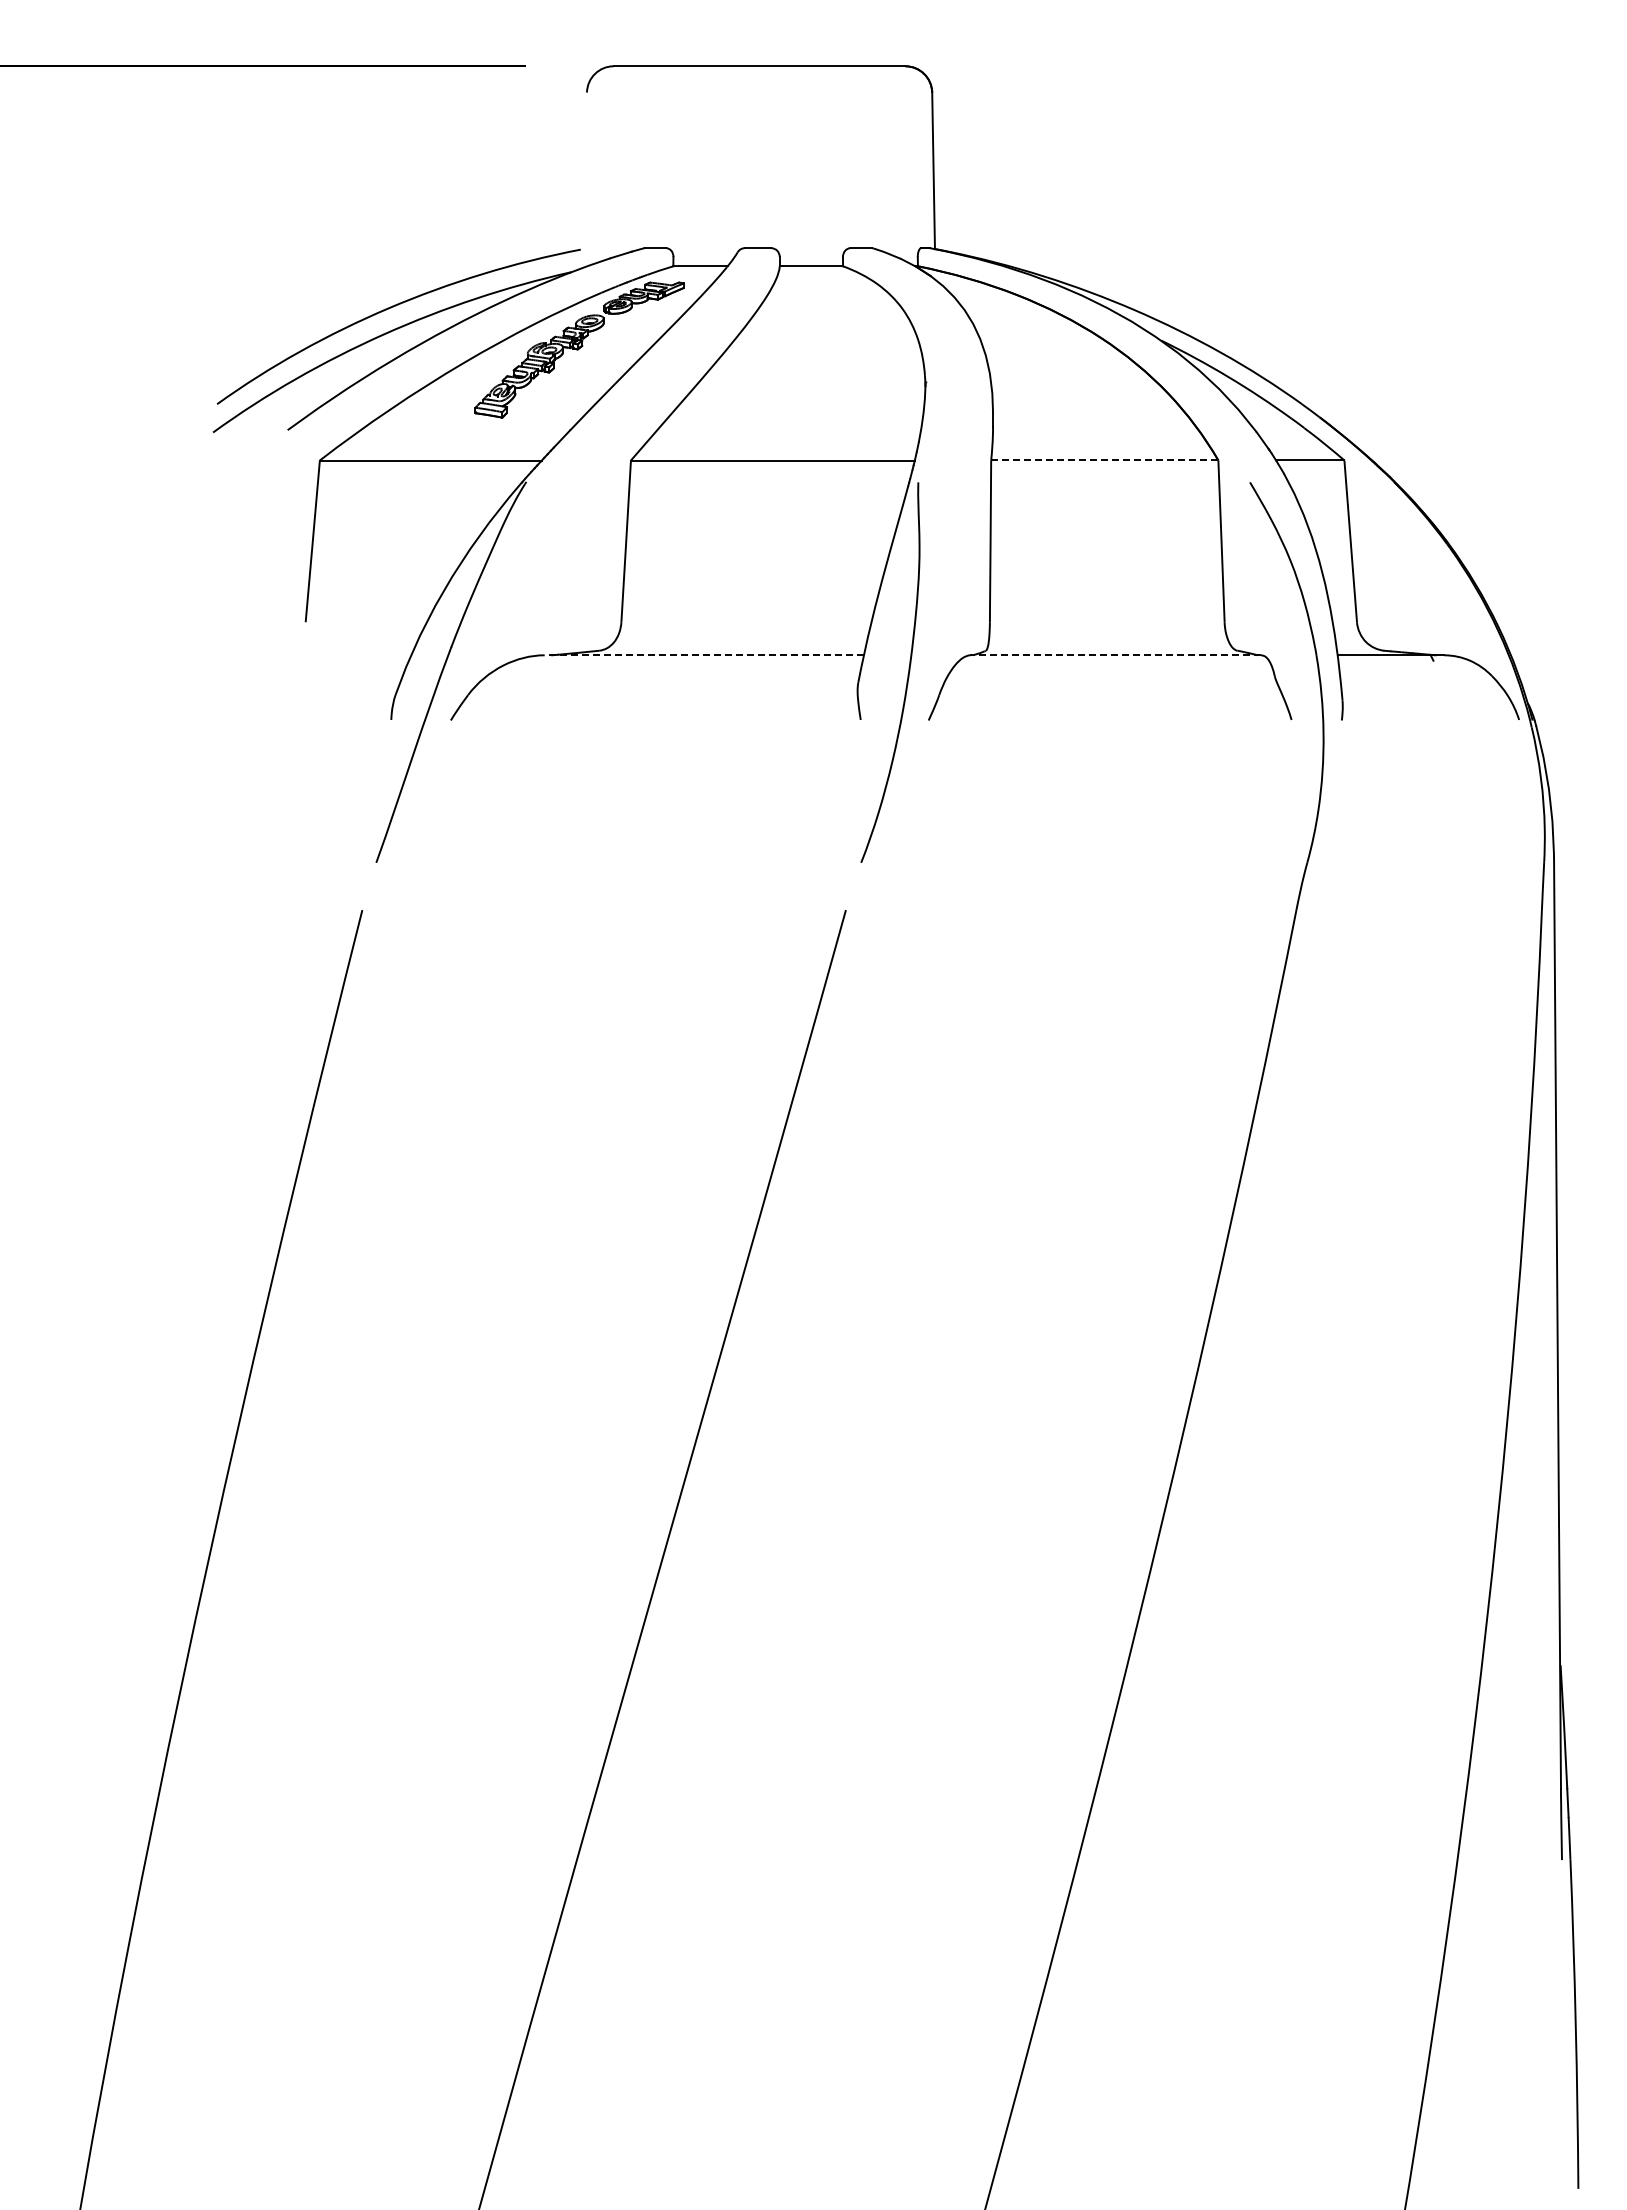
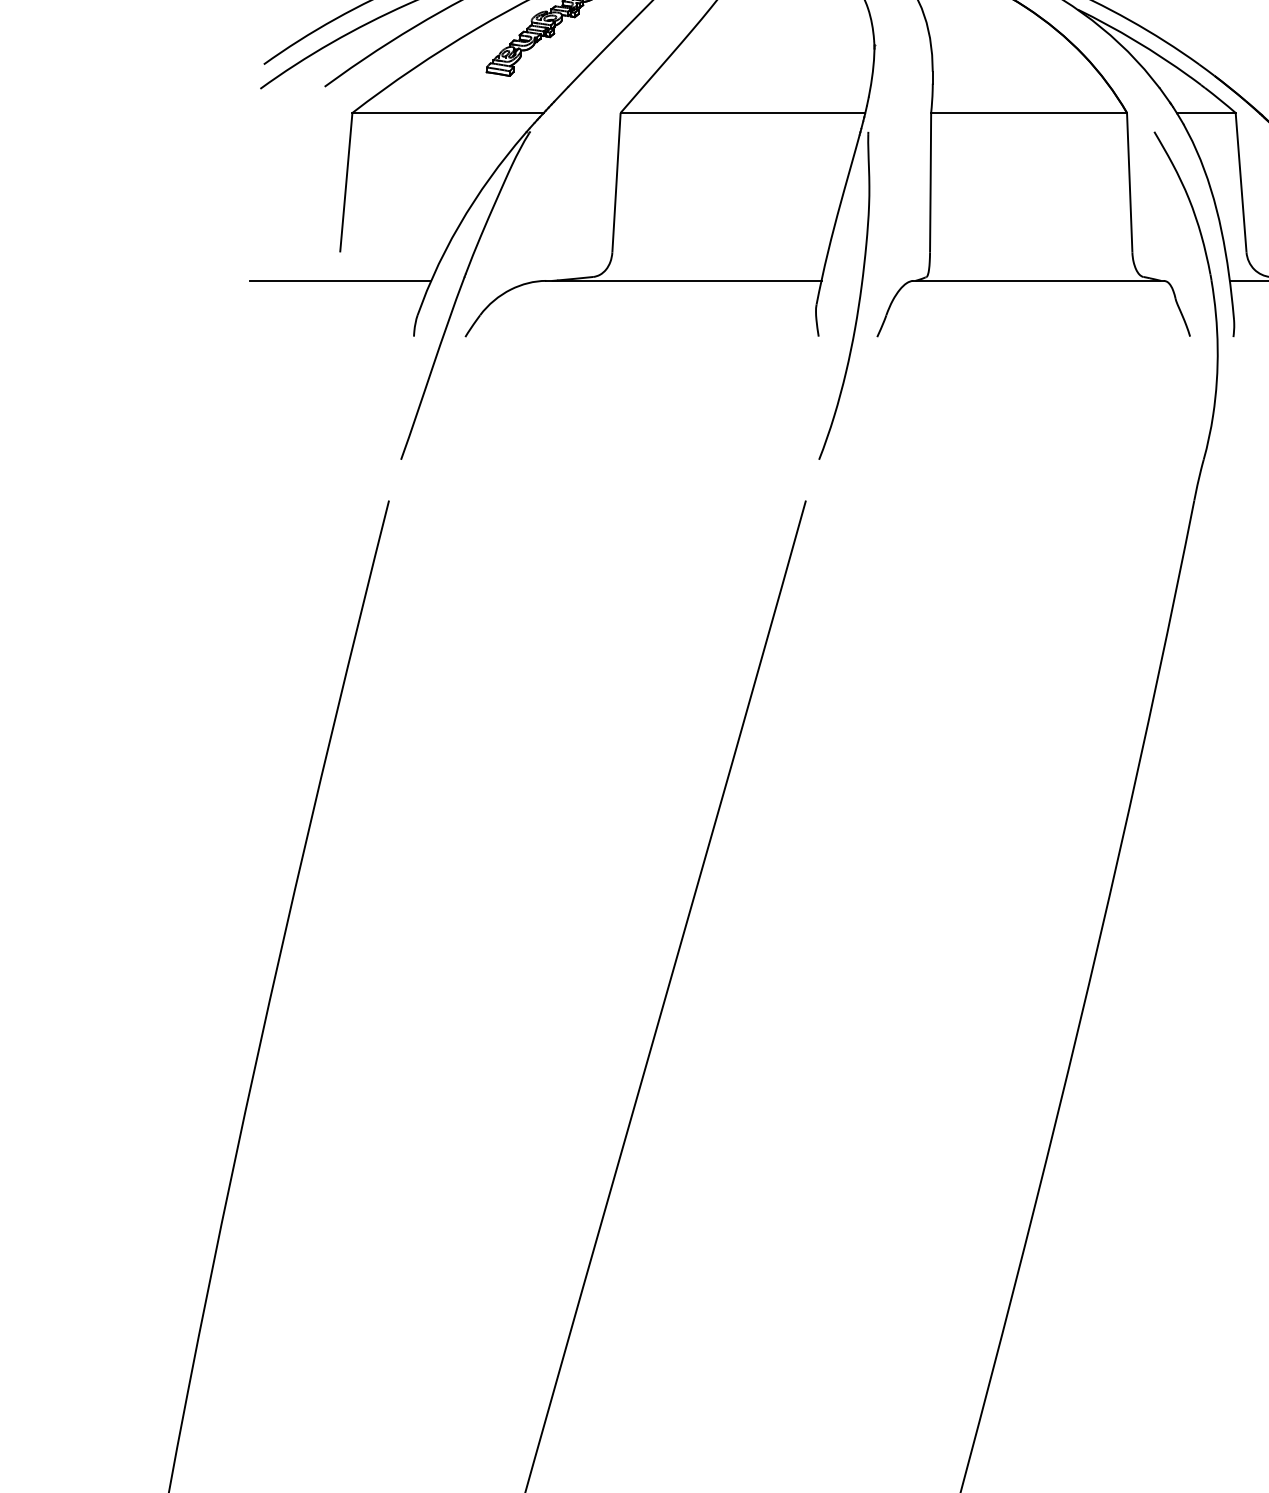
line: (1104, 460) -> (1028, 112), dashed -> solid
line: (305, 655) -> (340, 281), added
line: (704, 655) -> (684, 281), dashed -> solid
line: (1115, 655) -> (1038, 281), dashed -> solid

